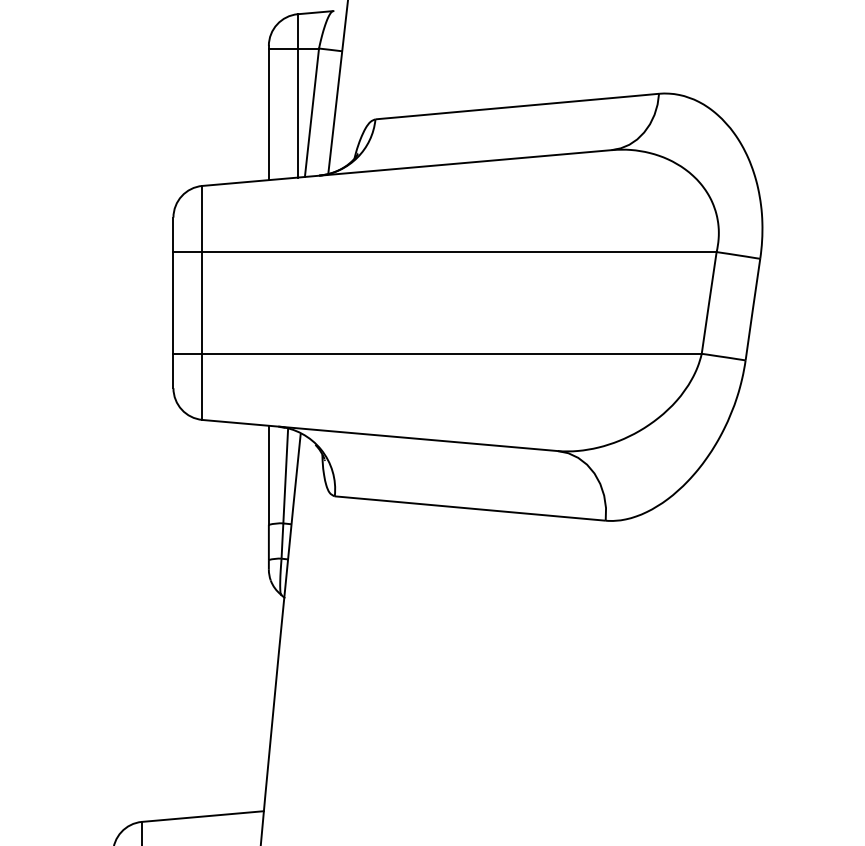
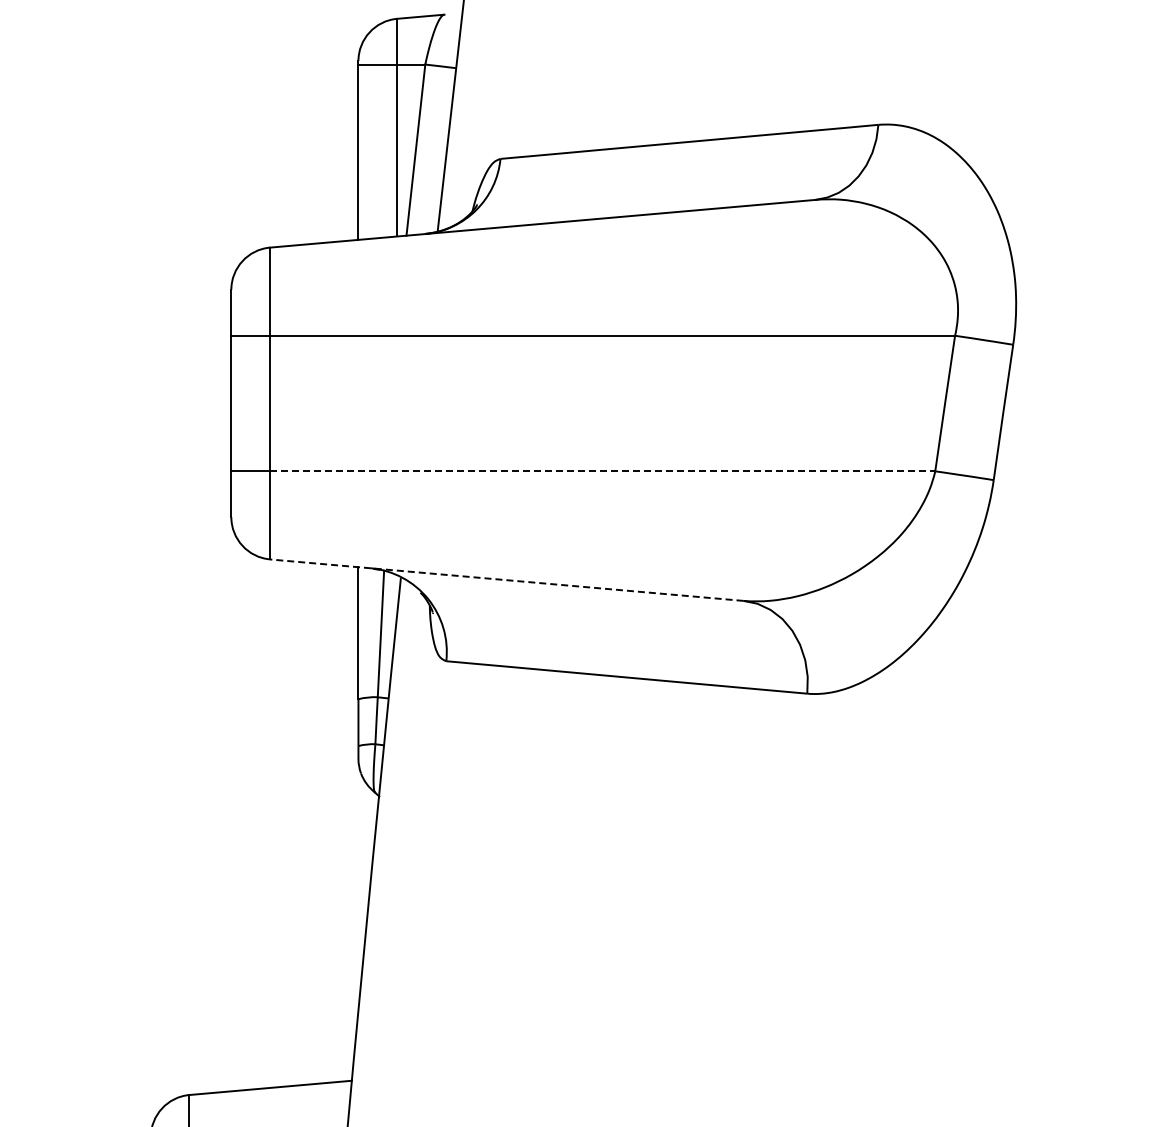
line: (452, 353) -> (602, 471), solid -> dashed
line: (379, 435) -> (506, 580), solid -> dashed

